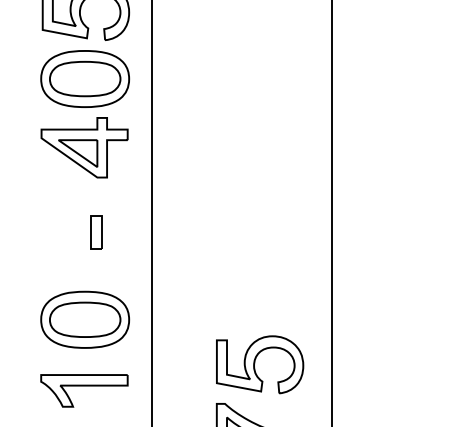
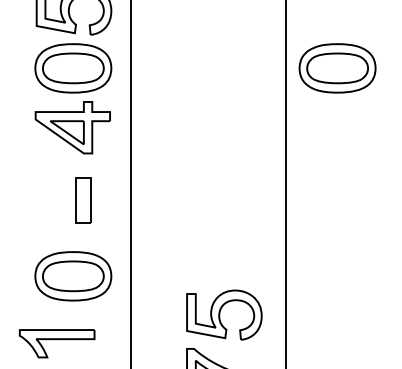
part: (390, 78) -> (337, 67), added
part: (96, 232) -> (83, 200), size x1.6
part: (84, 390) -> (57, 343), moved

